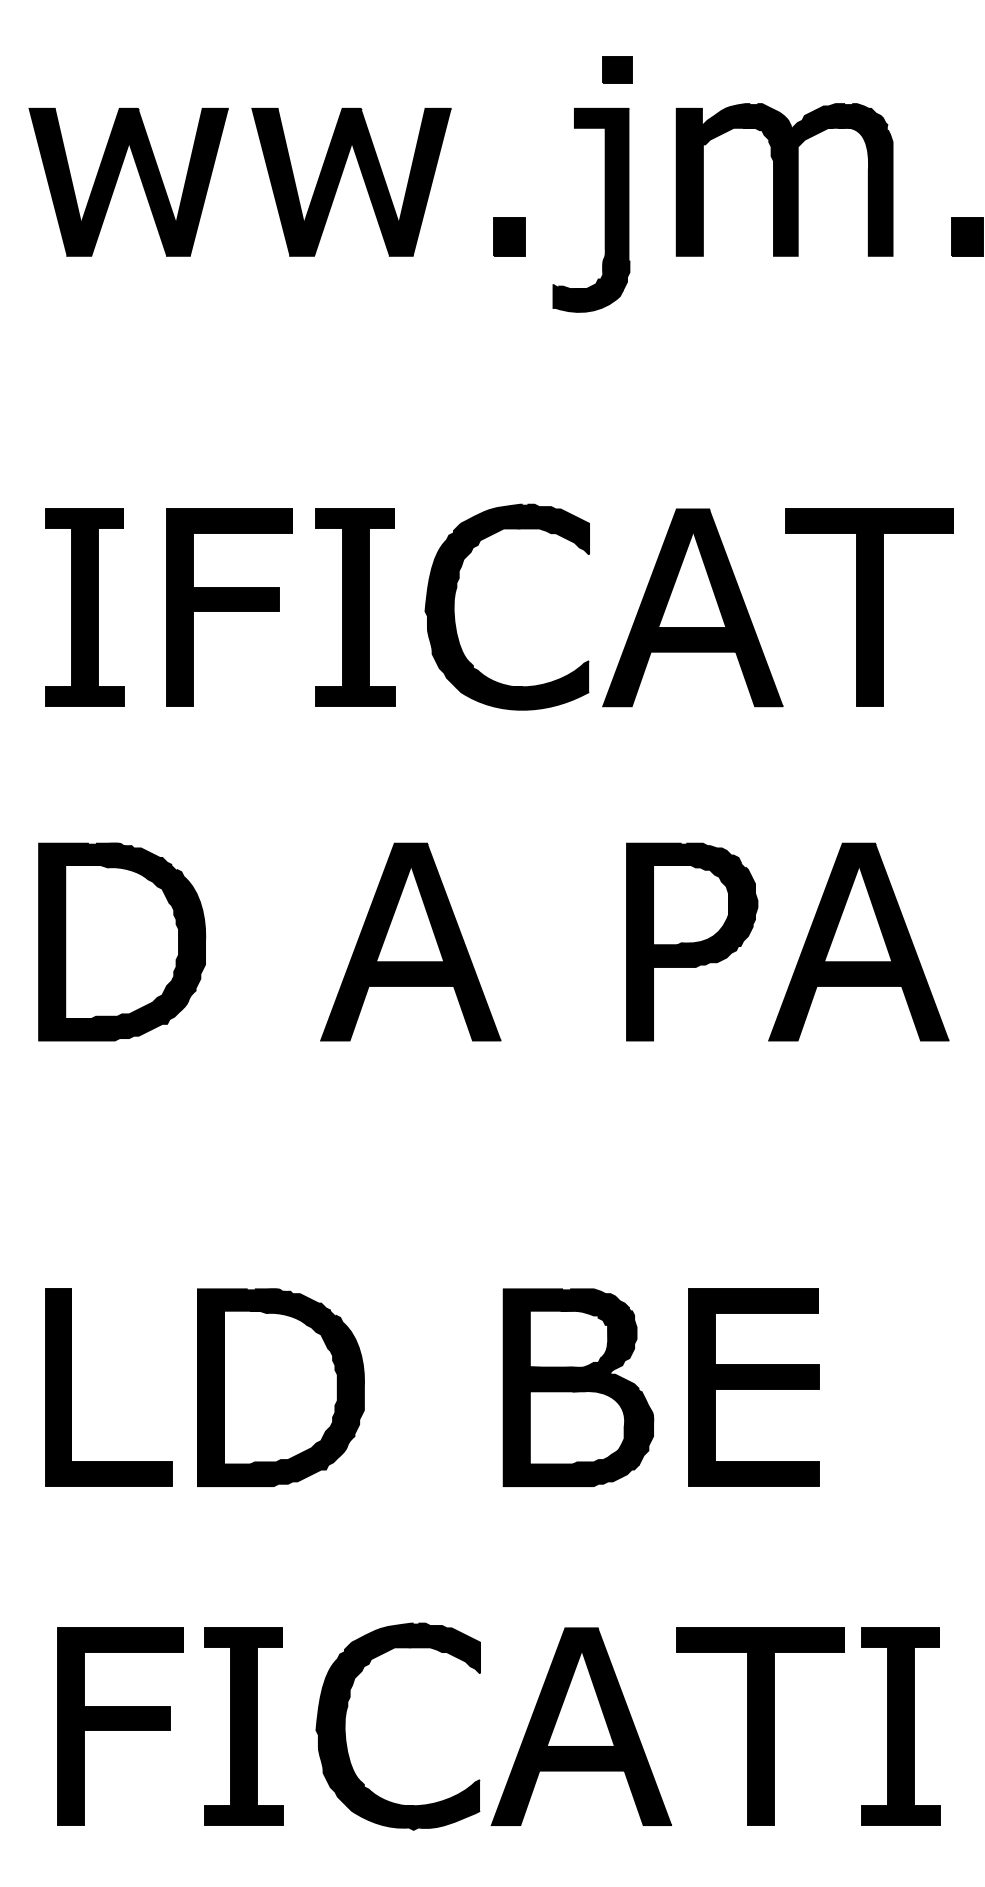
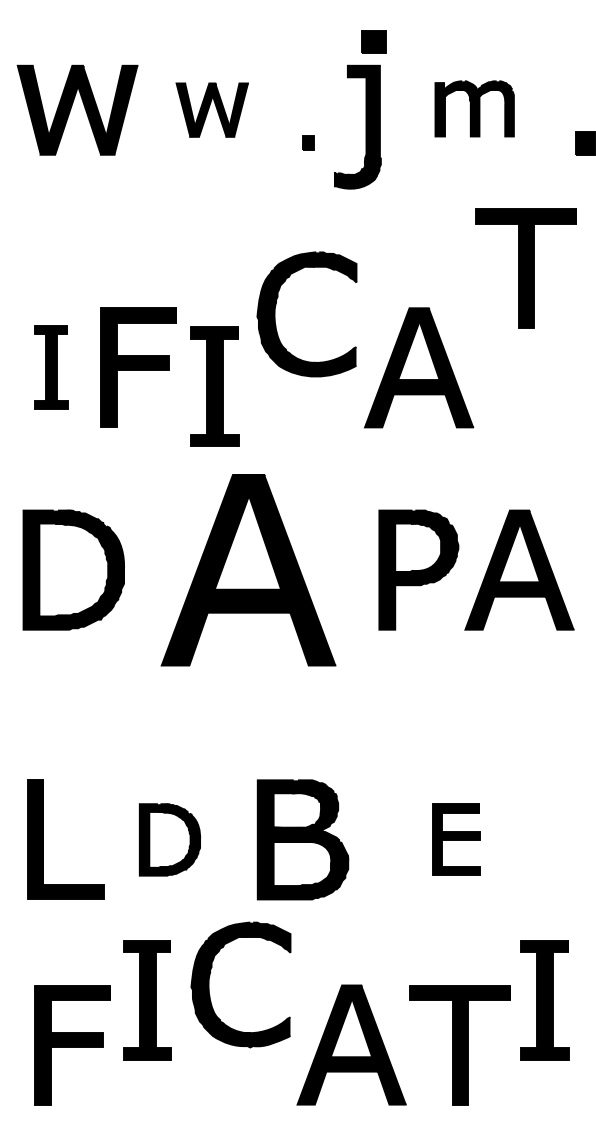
part: (617, 68) -> (373, 41), size x1.4
part: (784, 179) -> (474, 108), size x0.6
part: (351, 181) -> (212, 109), size x0.6
part: (509, 237) -> (308, 143), size x0.6
part: (85, 607) -> (51, 367), size x0.7
part: (354, 607) -> (214, 386), moved
part: (455, 607) -> (275, 314), moved
part: (868, 607) -> (525, 268), moved
part: (410, 941) -> (248, 569), size x1.6
part: (280, 1387) -> (169, 839), size x0.6
part: (577, 1387) -> (302, 839), moved
part: (754, 1387) -> (456, 839), size x0.6
part: (346, 1725) -> (209, 984), moved
part: (243, 1727) -> (147, 1000), moved
part: (899, 1727) -> (544, 1000), moved

